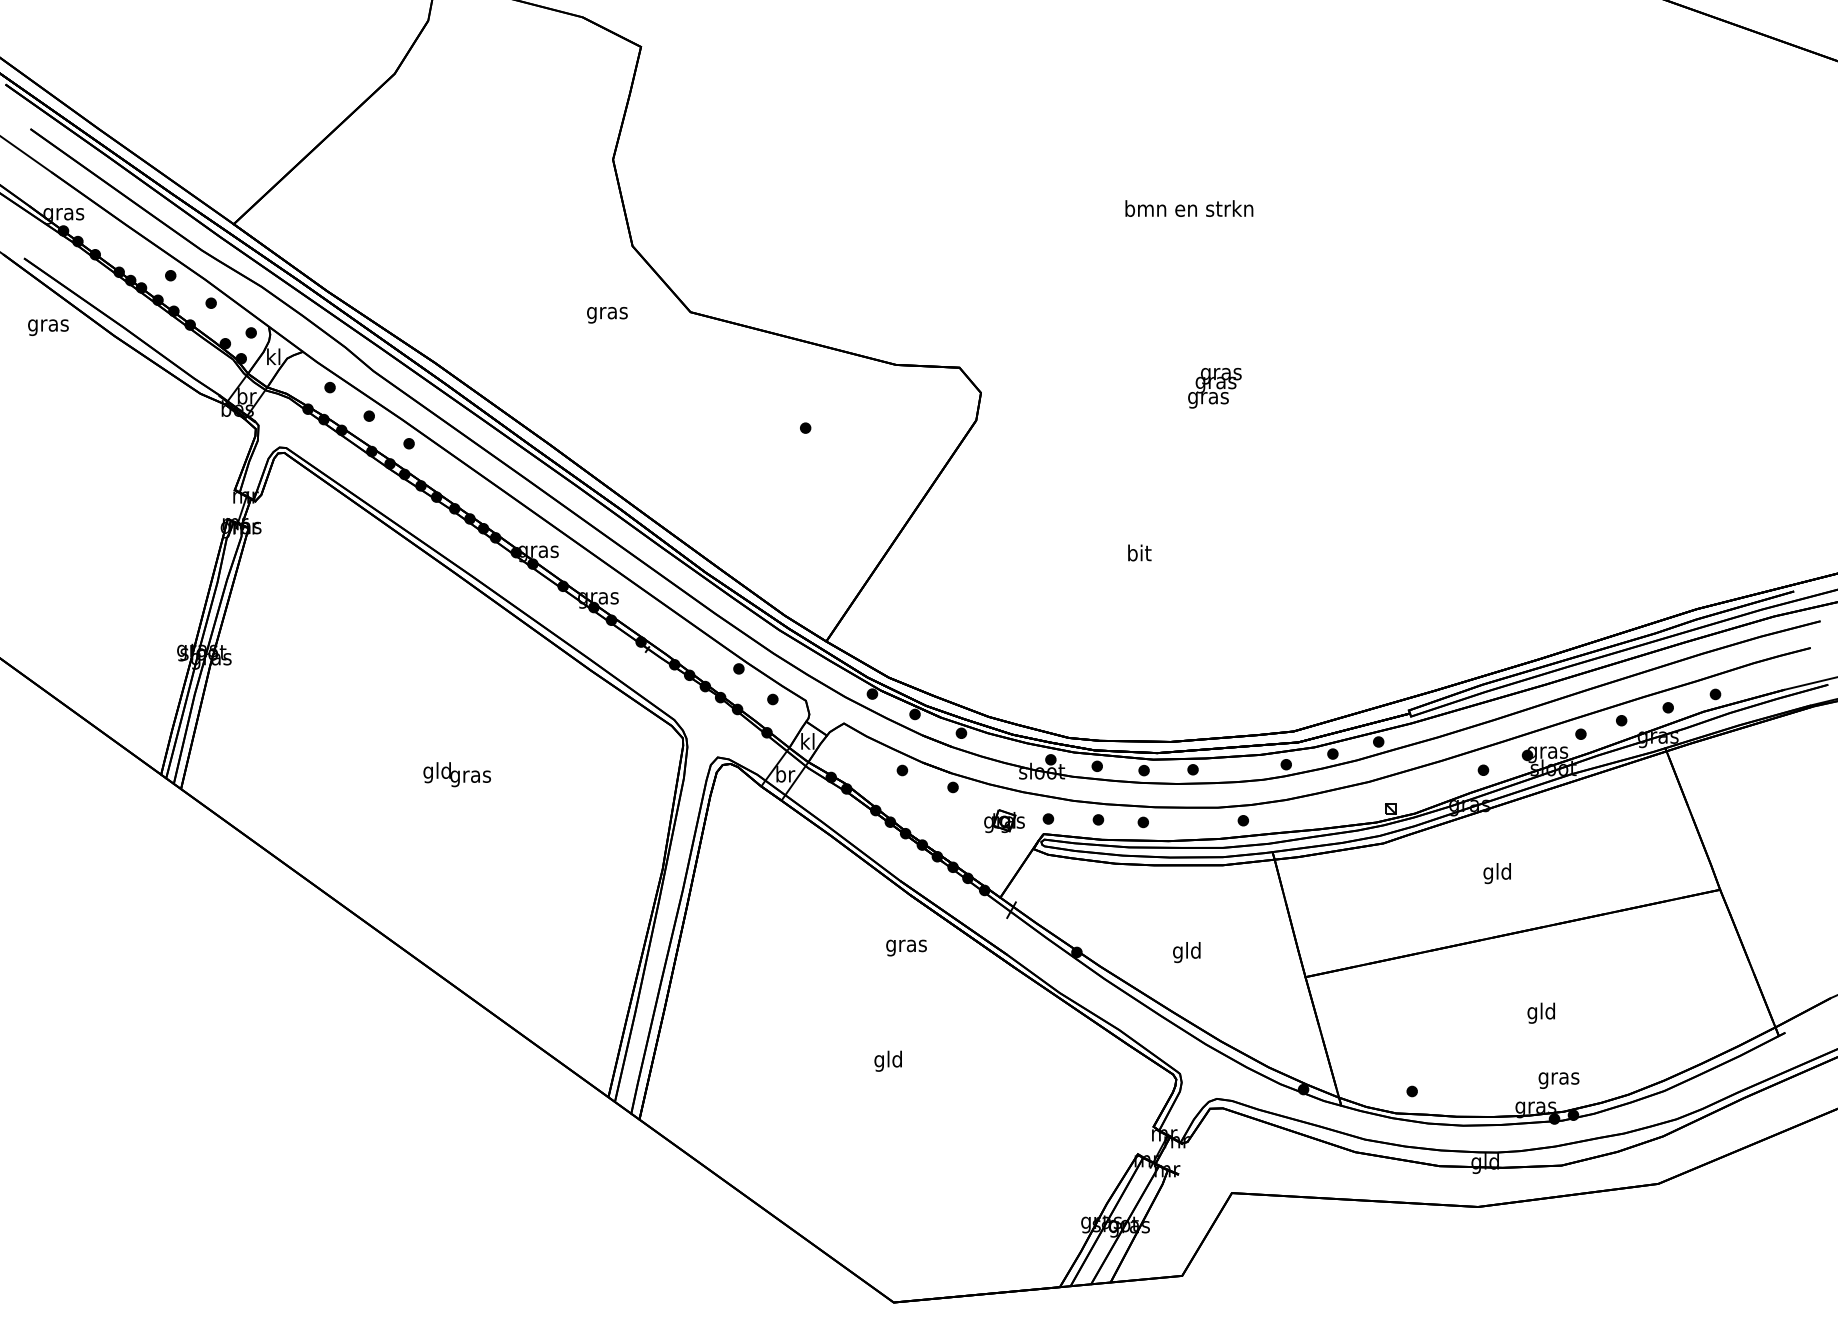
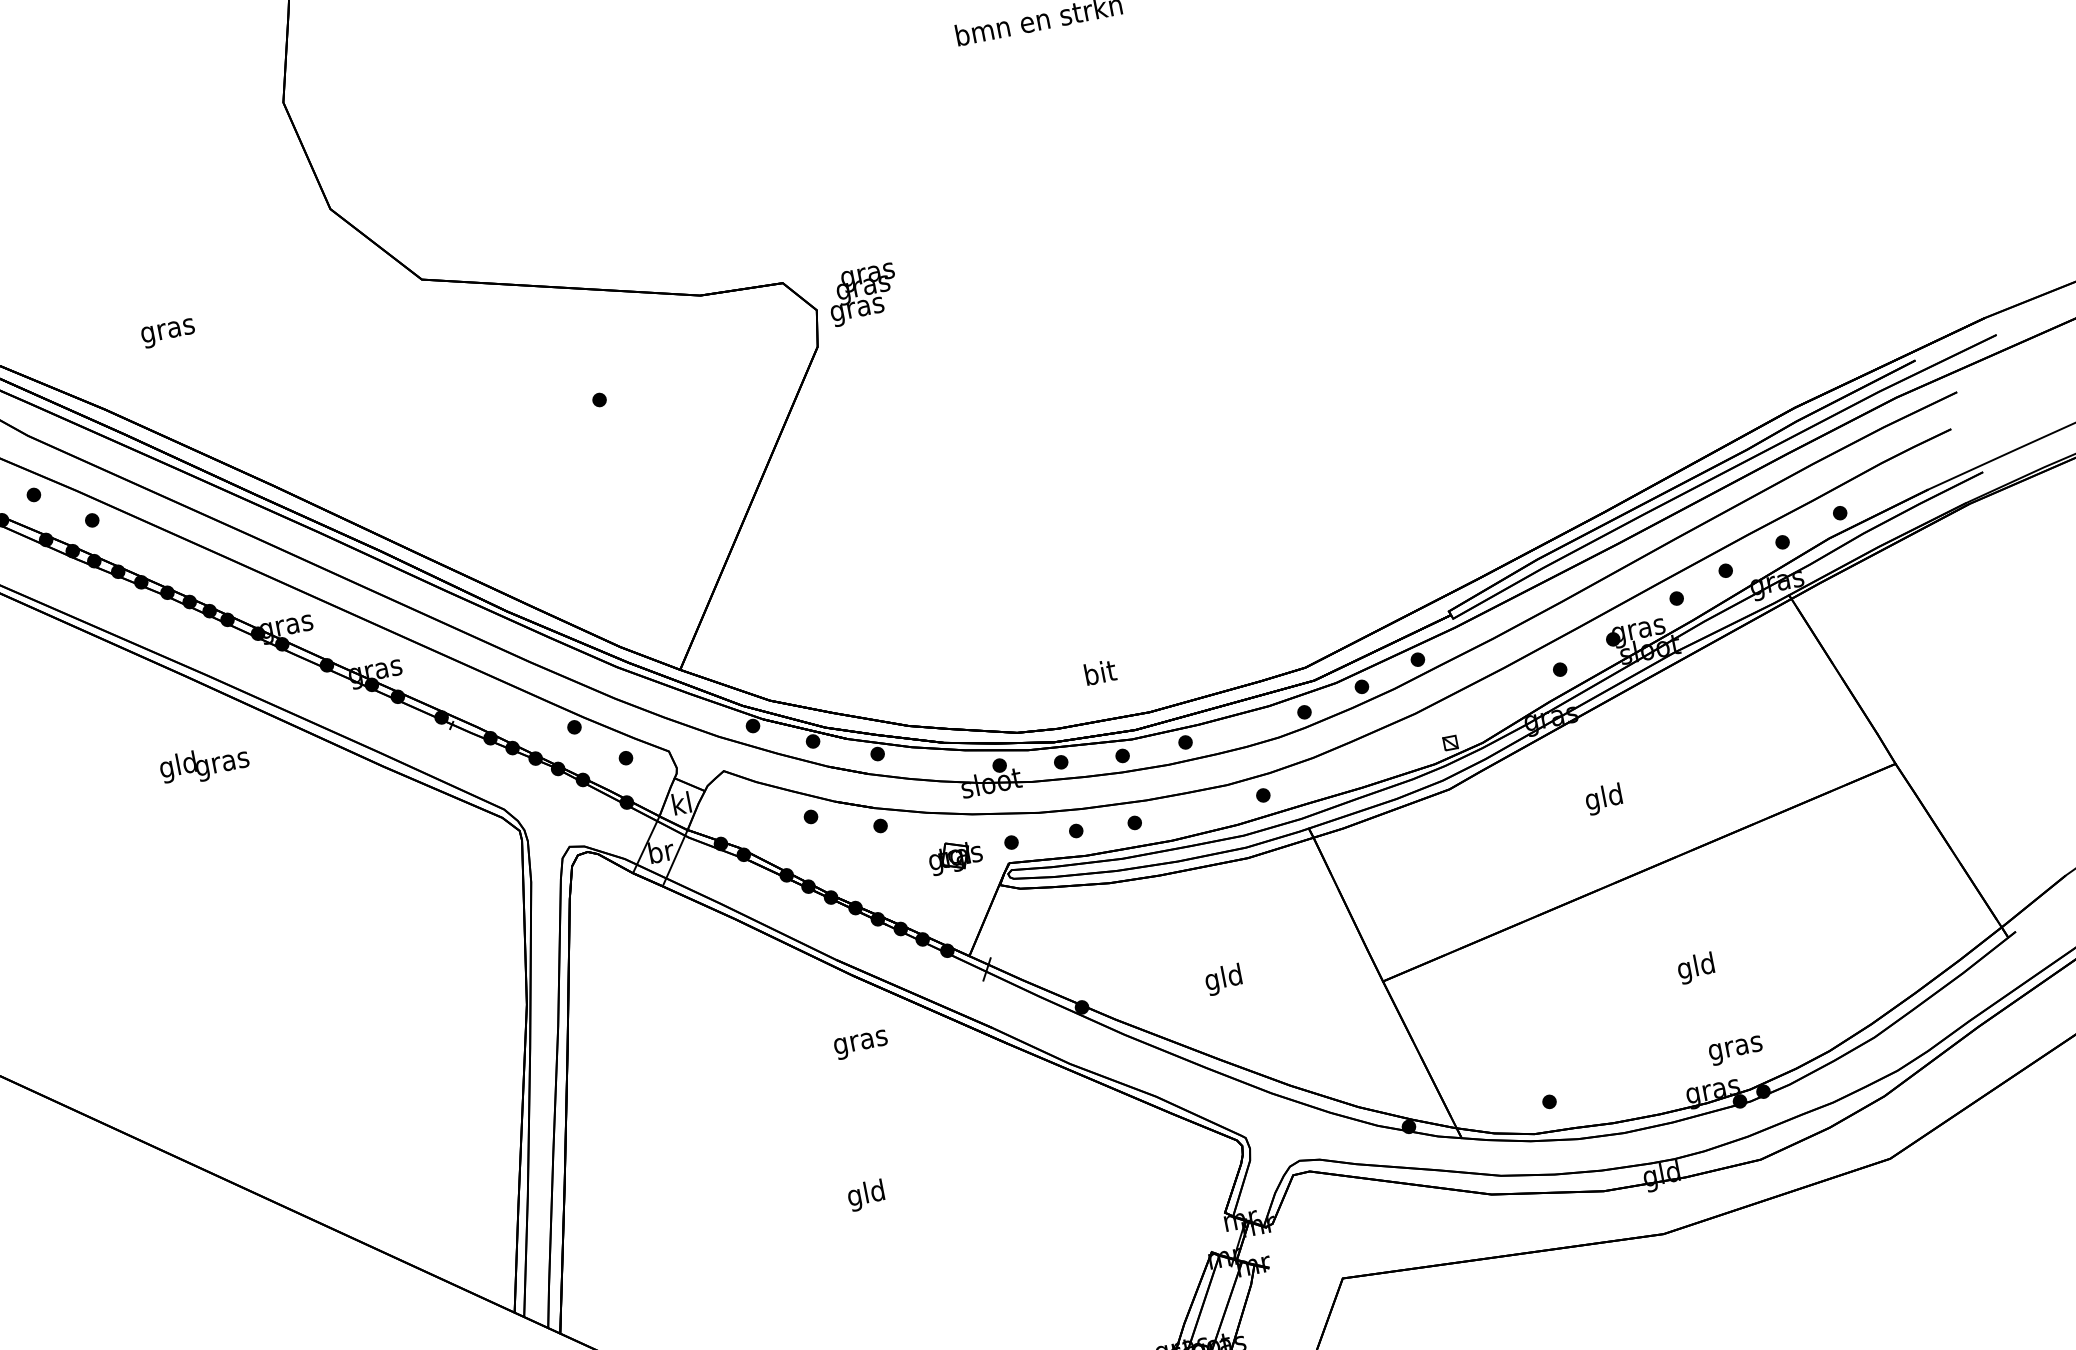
text: (607, 315) -> (168, 333), moved
text: (1214, 388) -> (862, 295), moved
text: (1139, 552) -> (1099, 671), moved
text: (456, 774) -> (203, 764), moved

